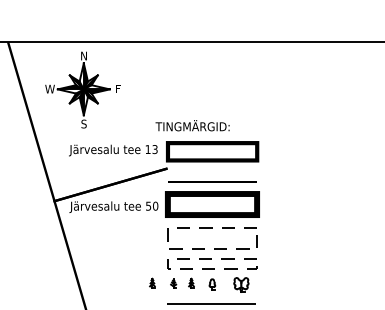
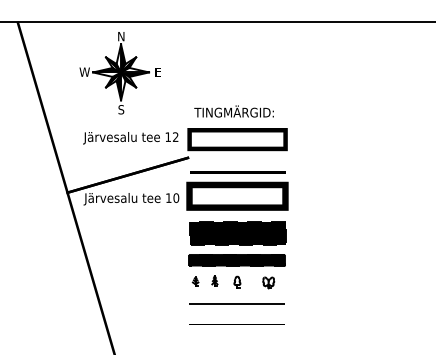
part: (82, 90) -> (119, 73), moved
text: (192, 125) -> (233, 111), moved
text: (154, 149) -> (175, 137), 13 -> 12
text: (148, 206) -> (168, 198), 50 -> 10
fill: (212, 238) -> (237, 232), added
hatch: (212, 263) -> (237, 259), added
part: (152, 282) -> (172, 280), removed
part: (241, 284) -> (268, 282), size x0.71

